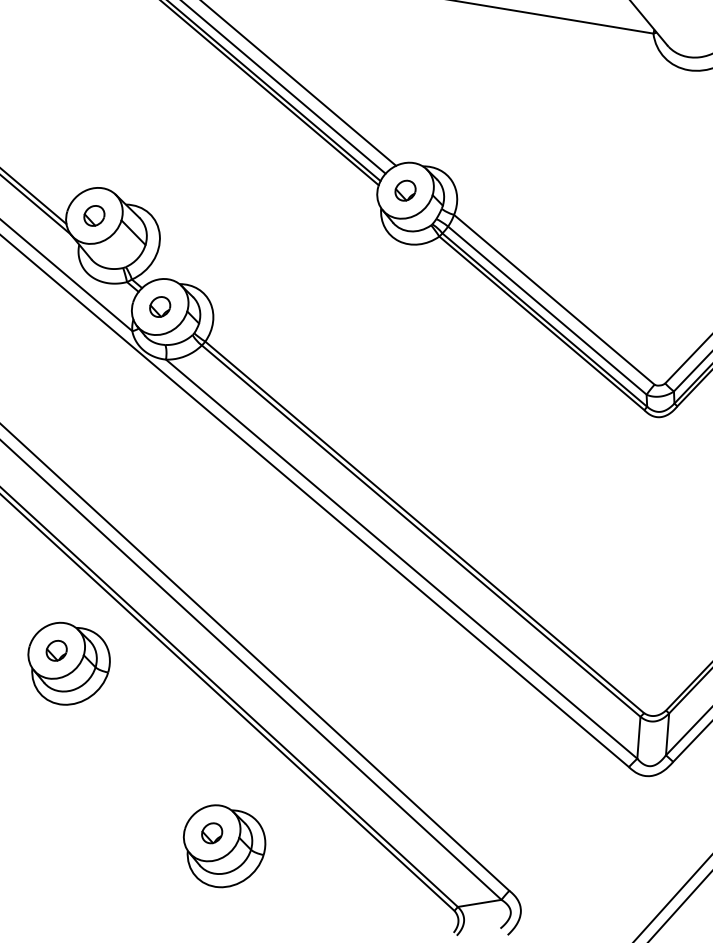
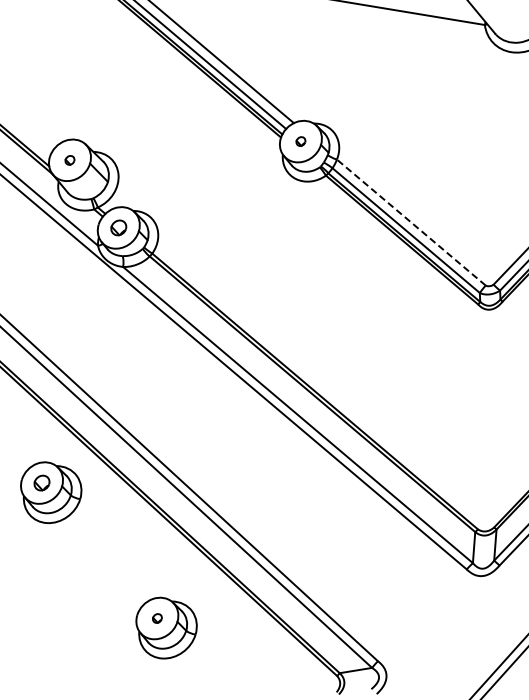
part: (405, 190) -> (300, 141), size x0.6
part: (93, 216) -> (69, 160), size x0.6
line: (554, 299) -> (411, 222), solid -> dashed
part: (212, 833) -> (157, 618), size x0.6

